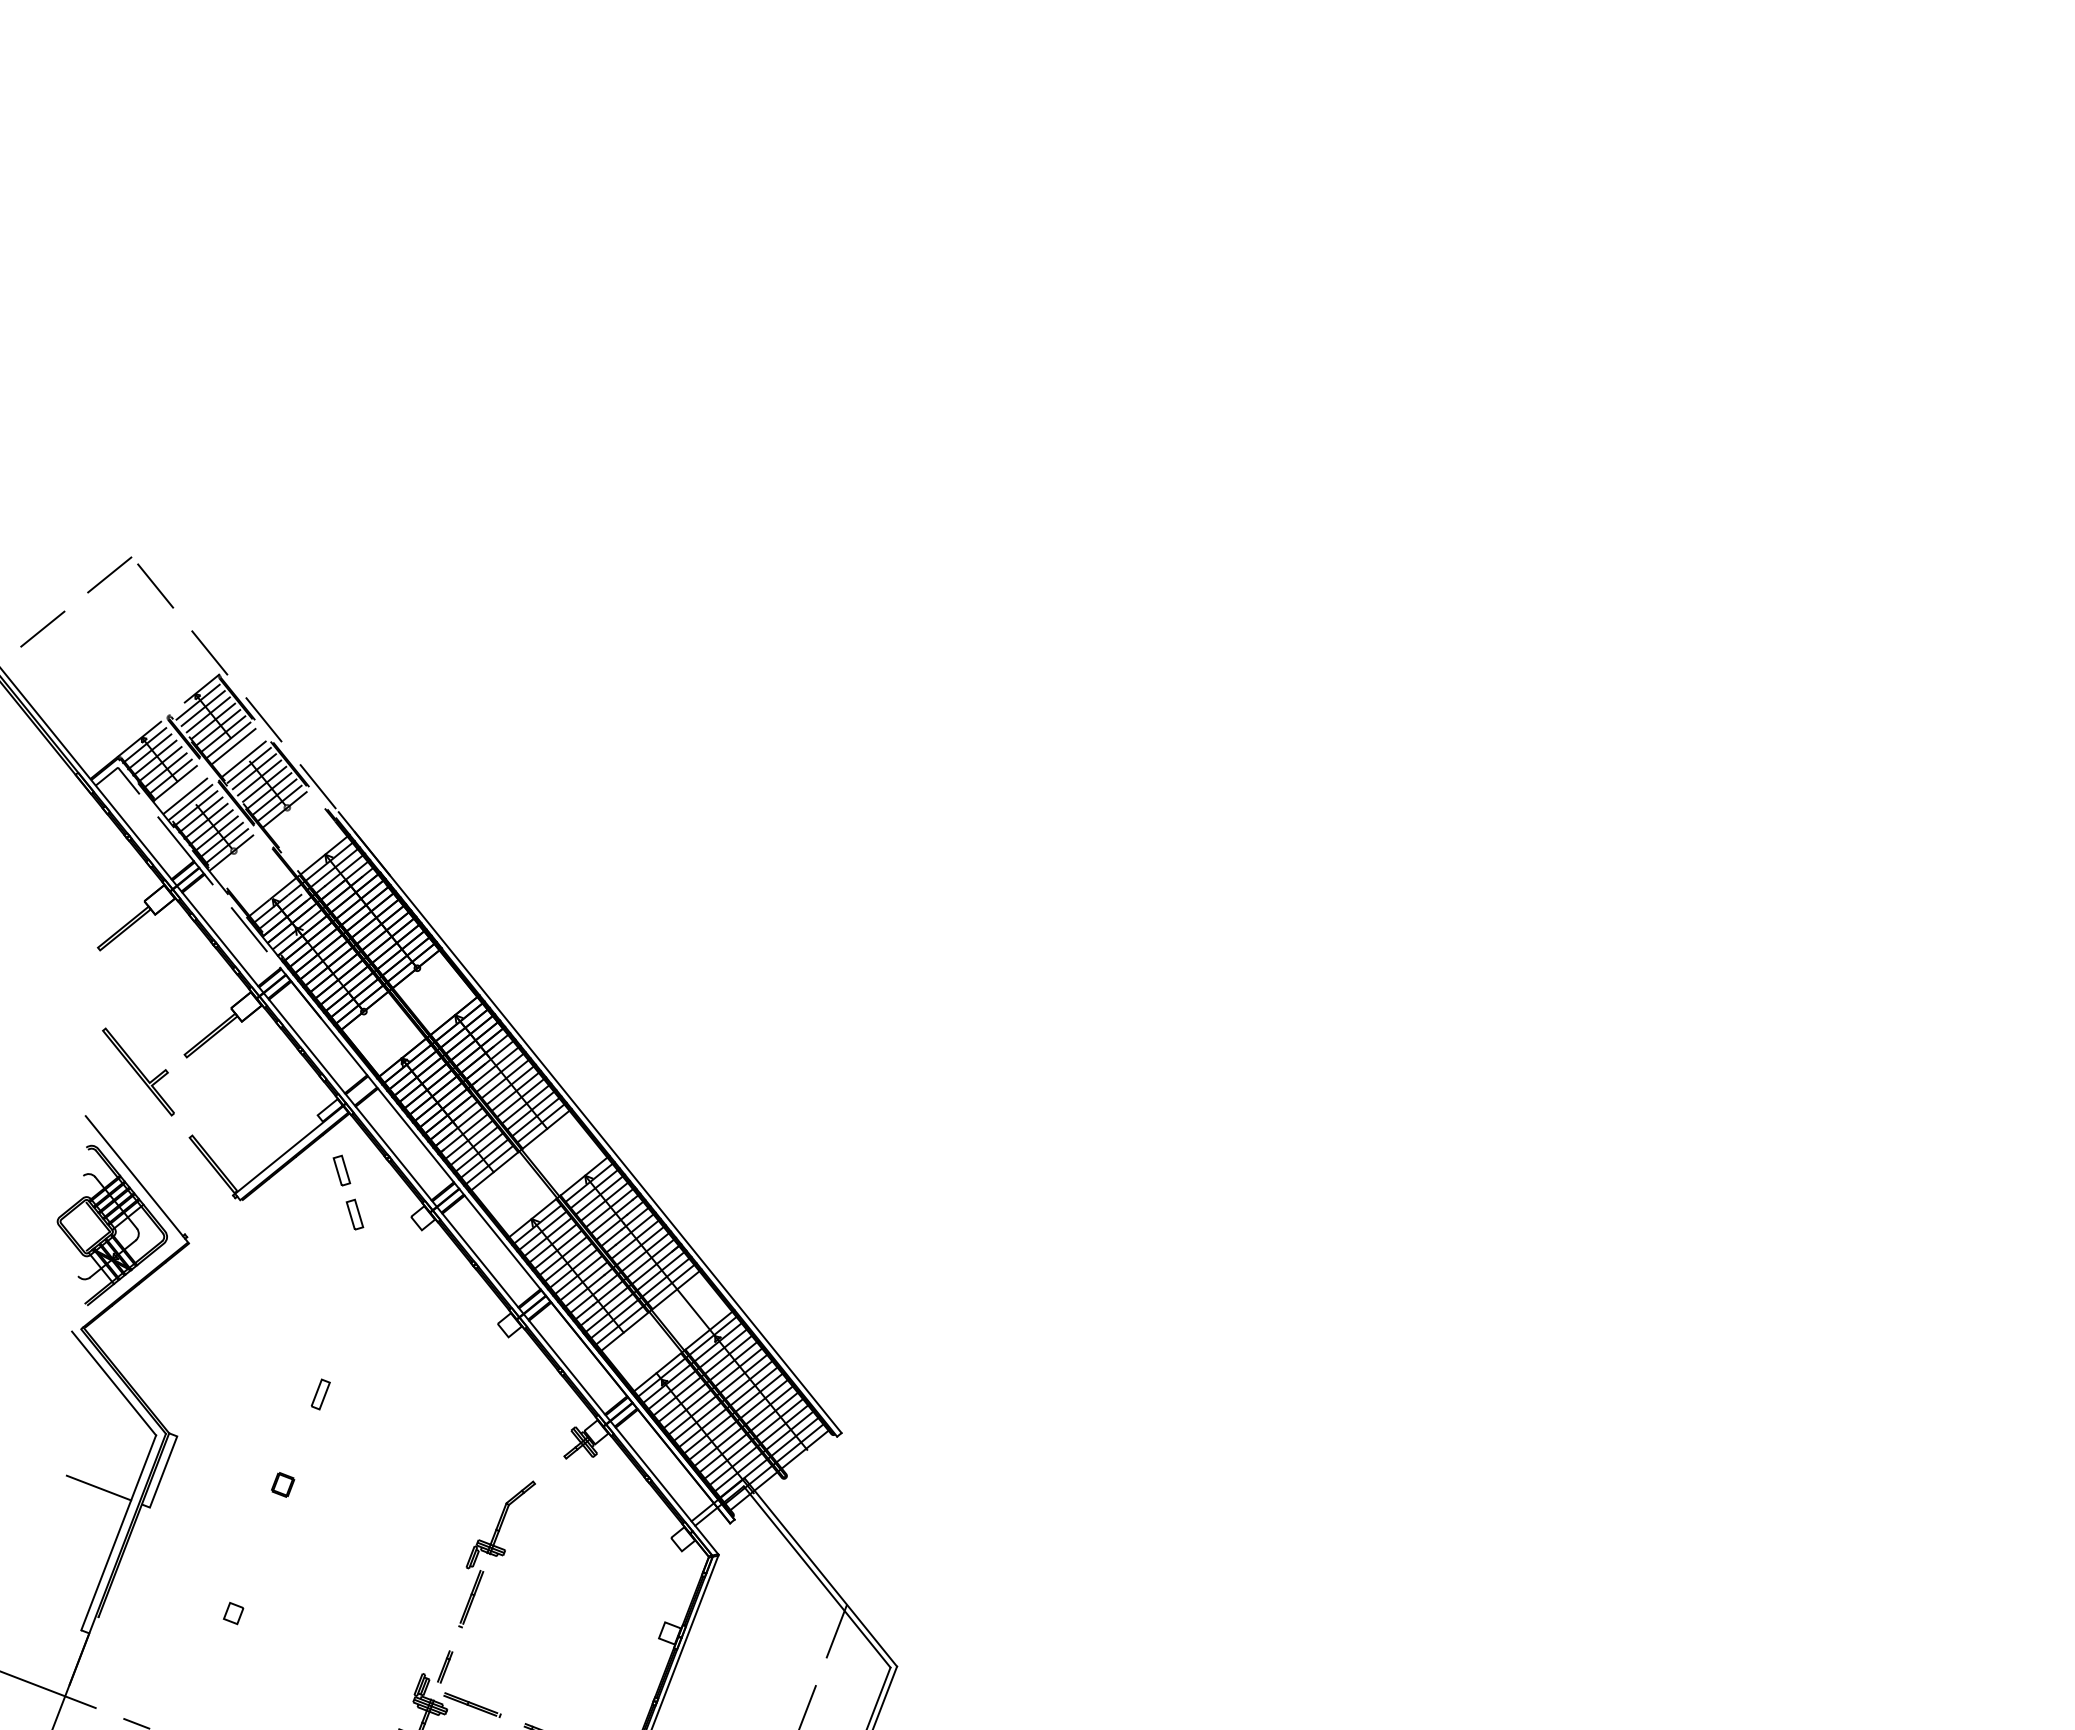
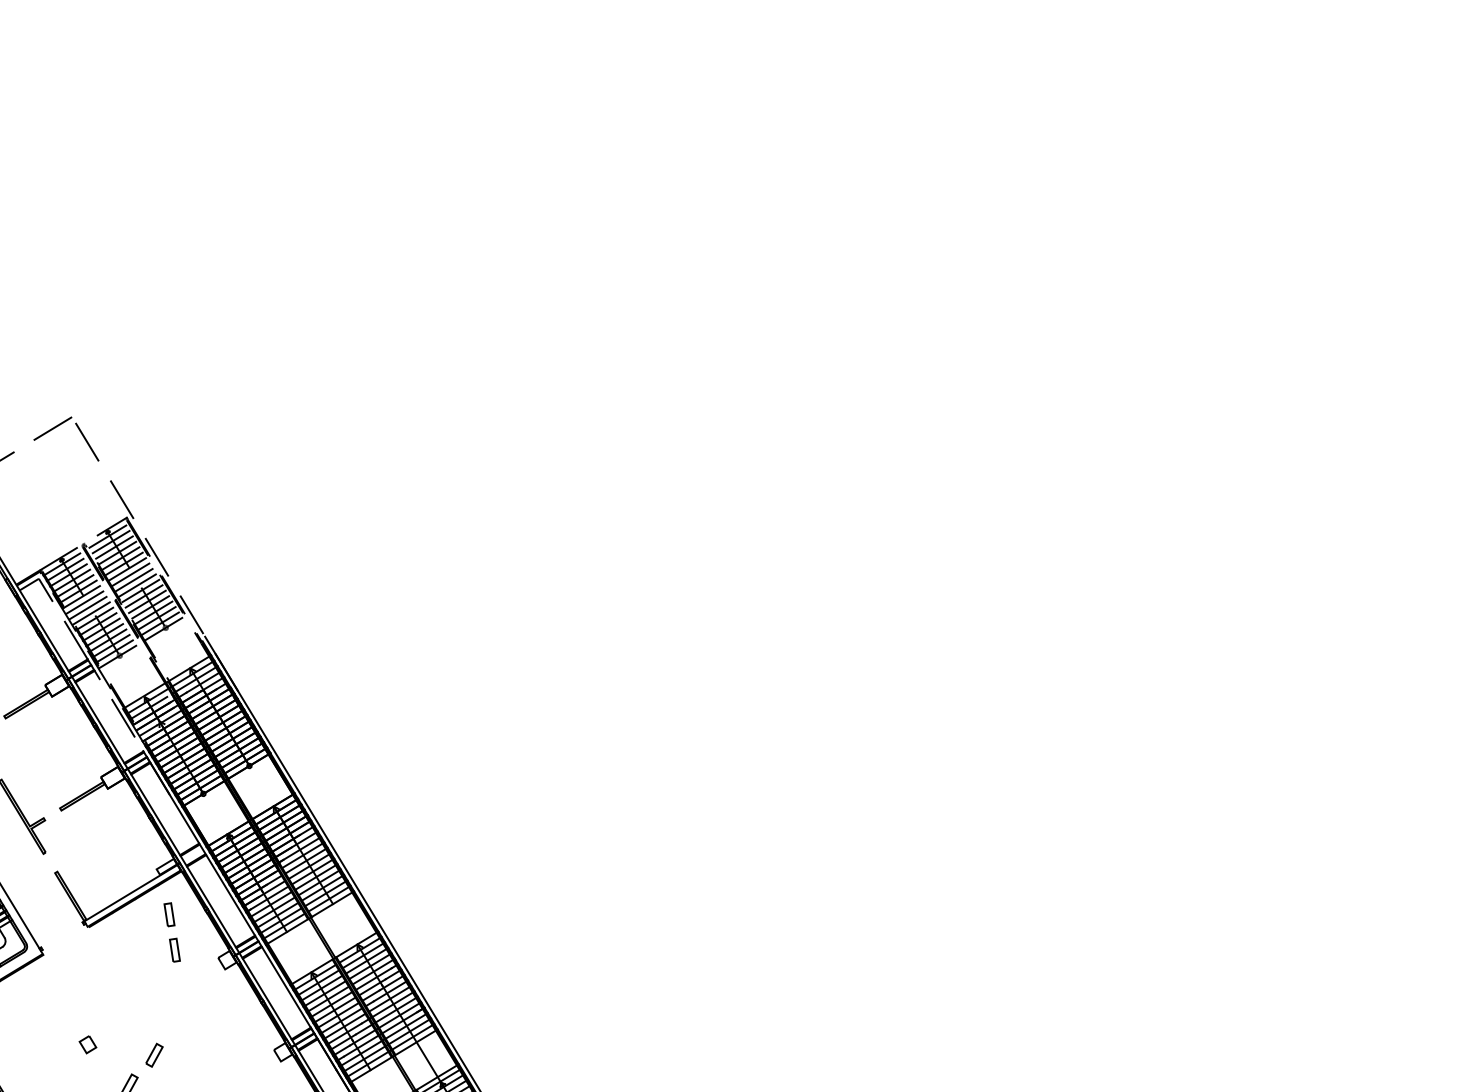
line: (240, 750) -> (135, 578), added
line: (182, 787) -> (86, 601), added
part: (261, 1349) -> (88, 1044), added
part: (347, 1351) -> (154, 1055), added

